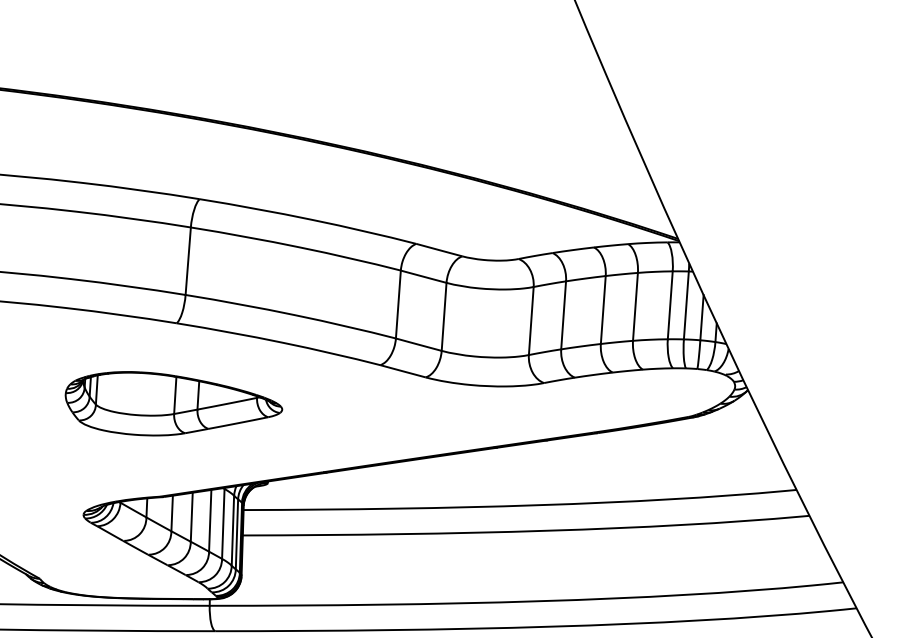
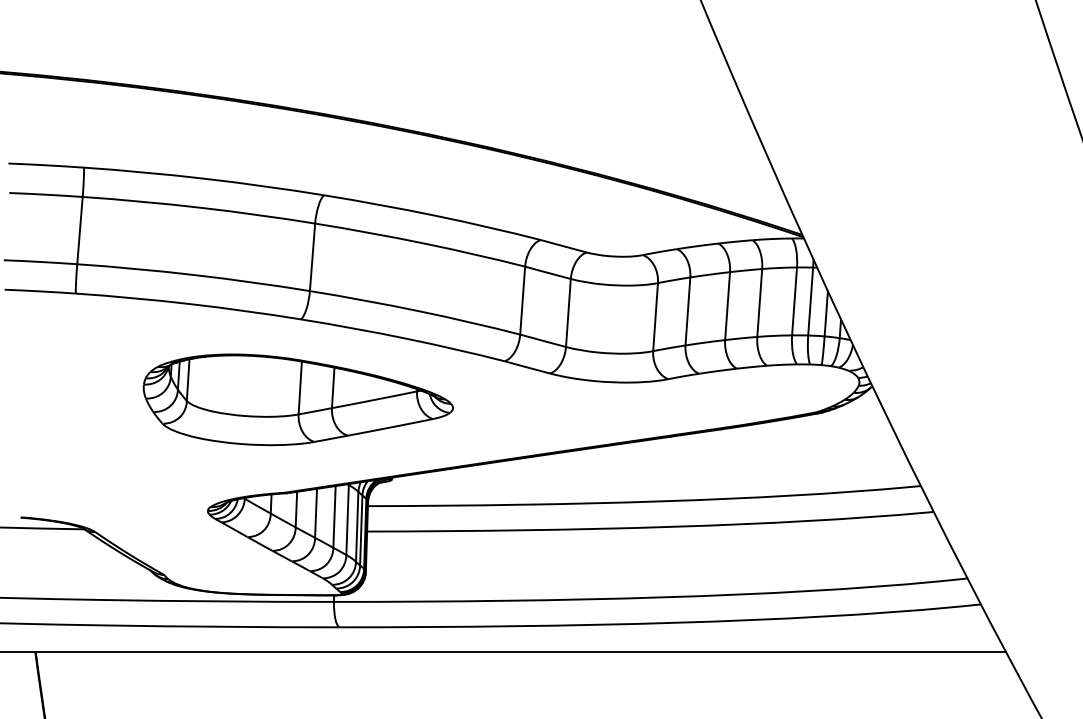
part: (173, 403) -> (297, 399), size x1.43

